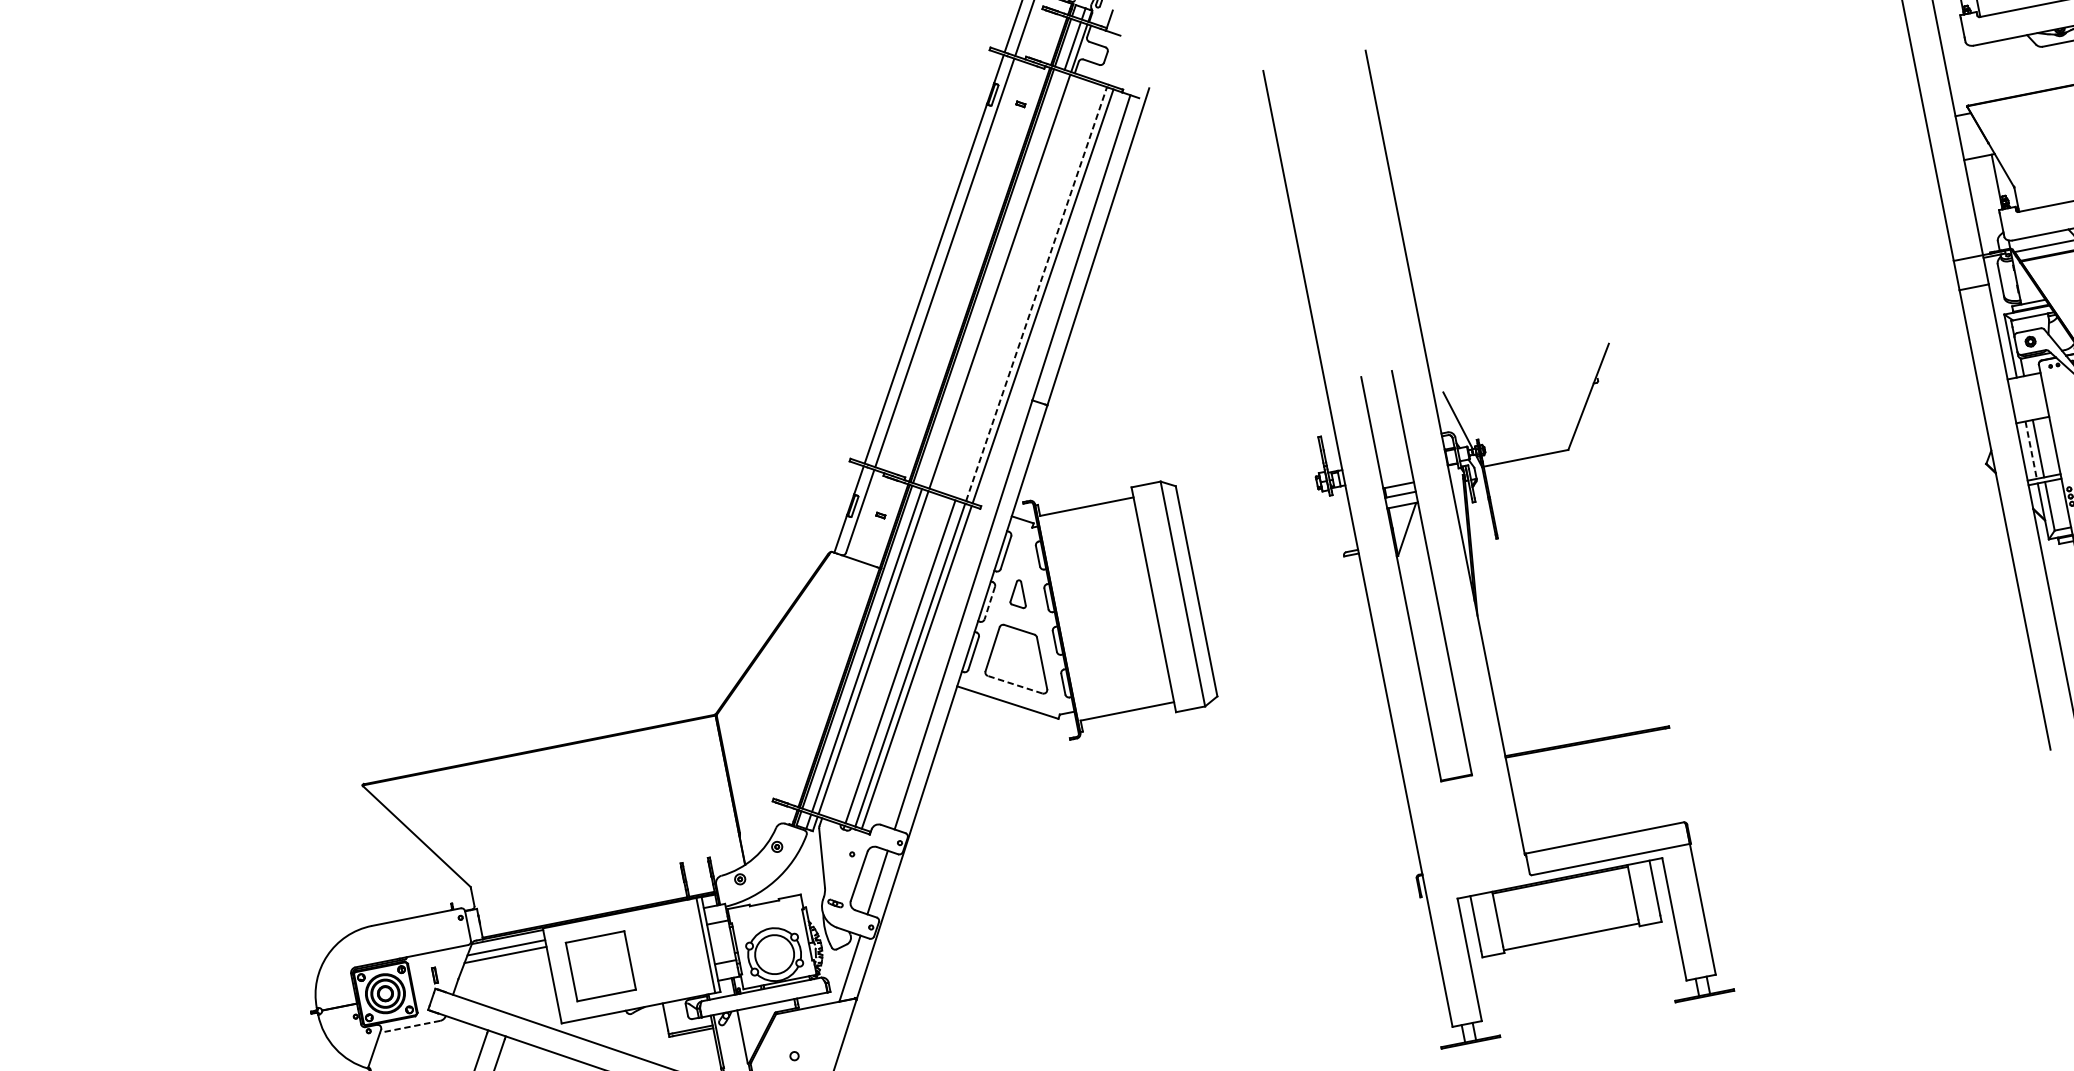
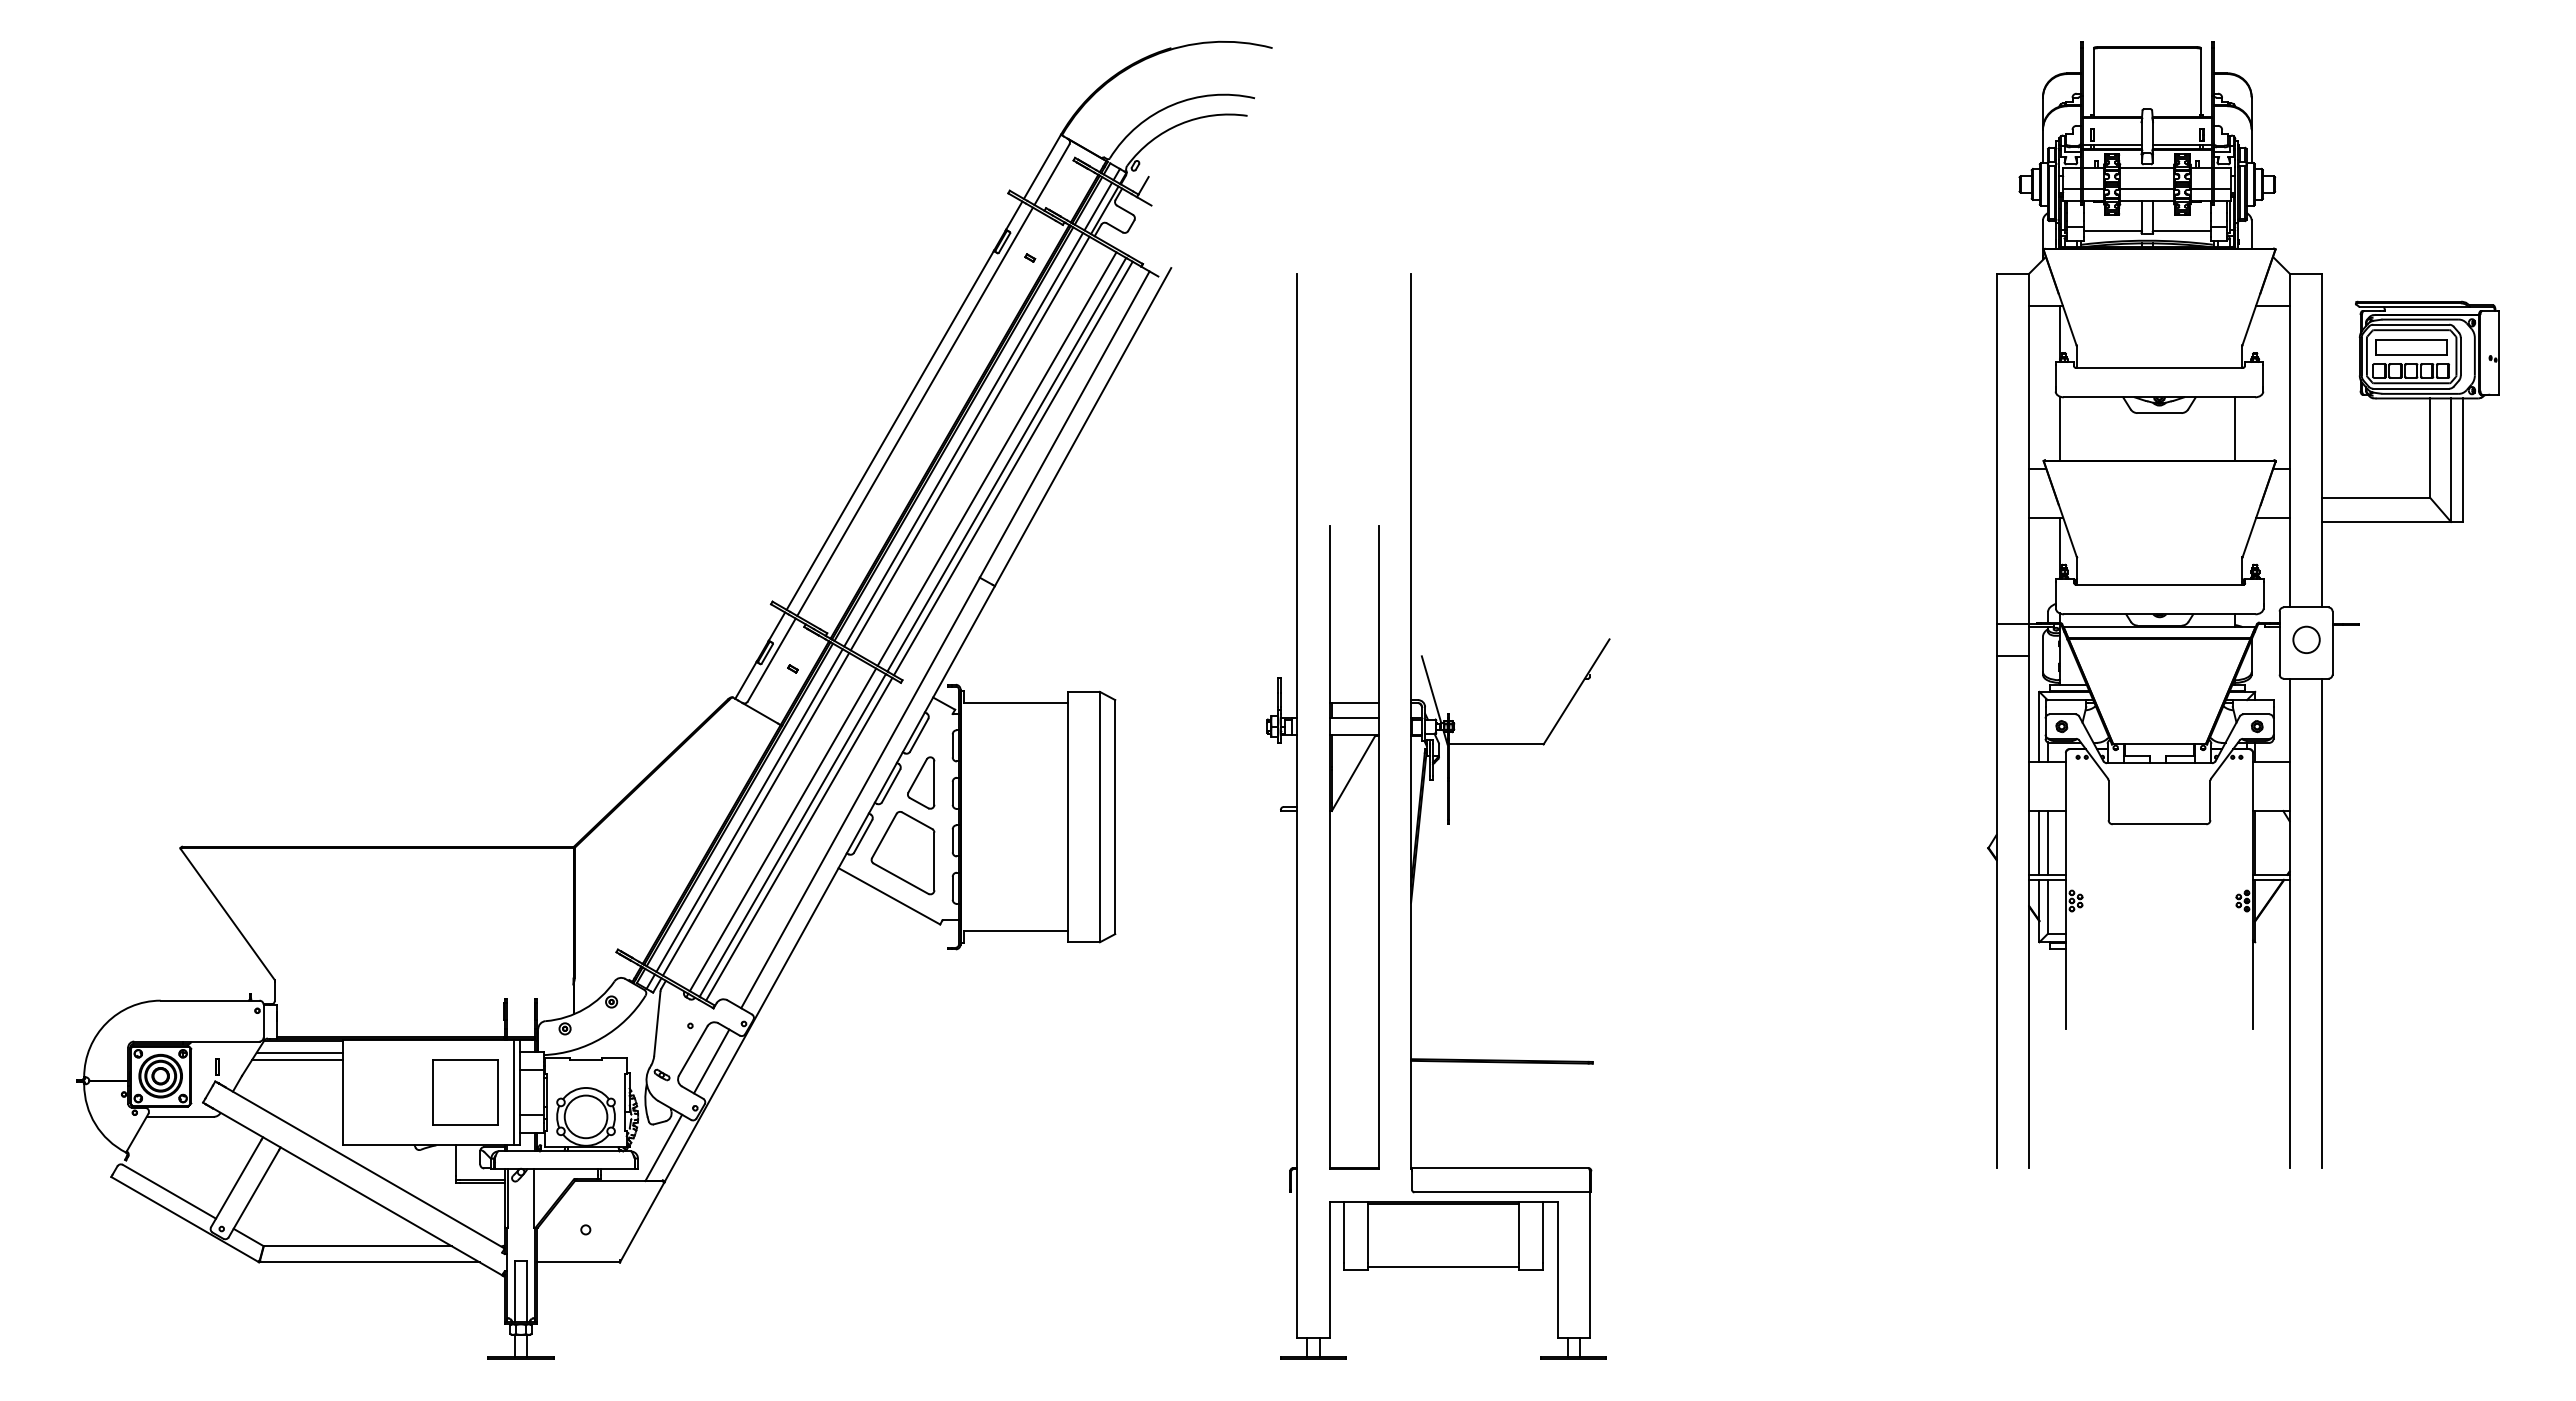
line: (1975, 74) -> (2059, 428), added
line: (993, 279) -> (963, 439), added
line: (1026, 290) -> (996, 458), added
line: (1036, 293) -> (1006, 464), dashed -> solid
line: (2031, 449) -> (2039, 842), dashed -> solid
part: (1416, 576) -> (1354, 847), size x1.43
part: (1016, 594) -> (921, 782), size x1.67
line: (990, 602) -> (891, 785), dashed -> solid
line: (1014, 684) -> (900, 878), dashed -> solid
part: (600, 966) -> (465, 1092), moved
line: (409, 1026) -> (179, 1116), dashed -> solid

